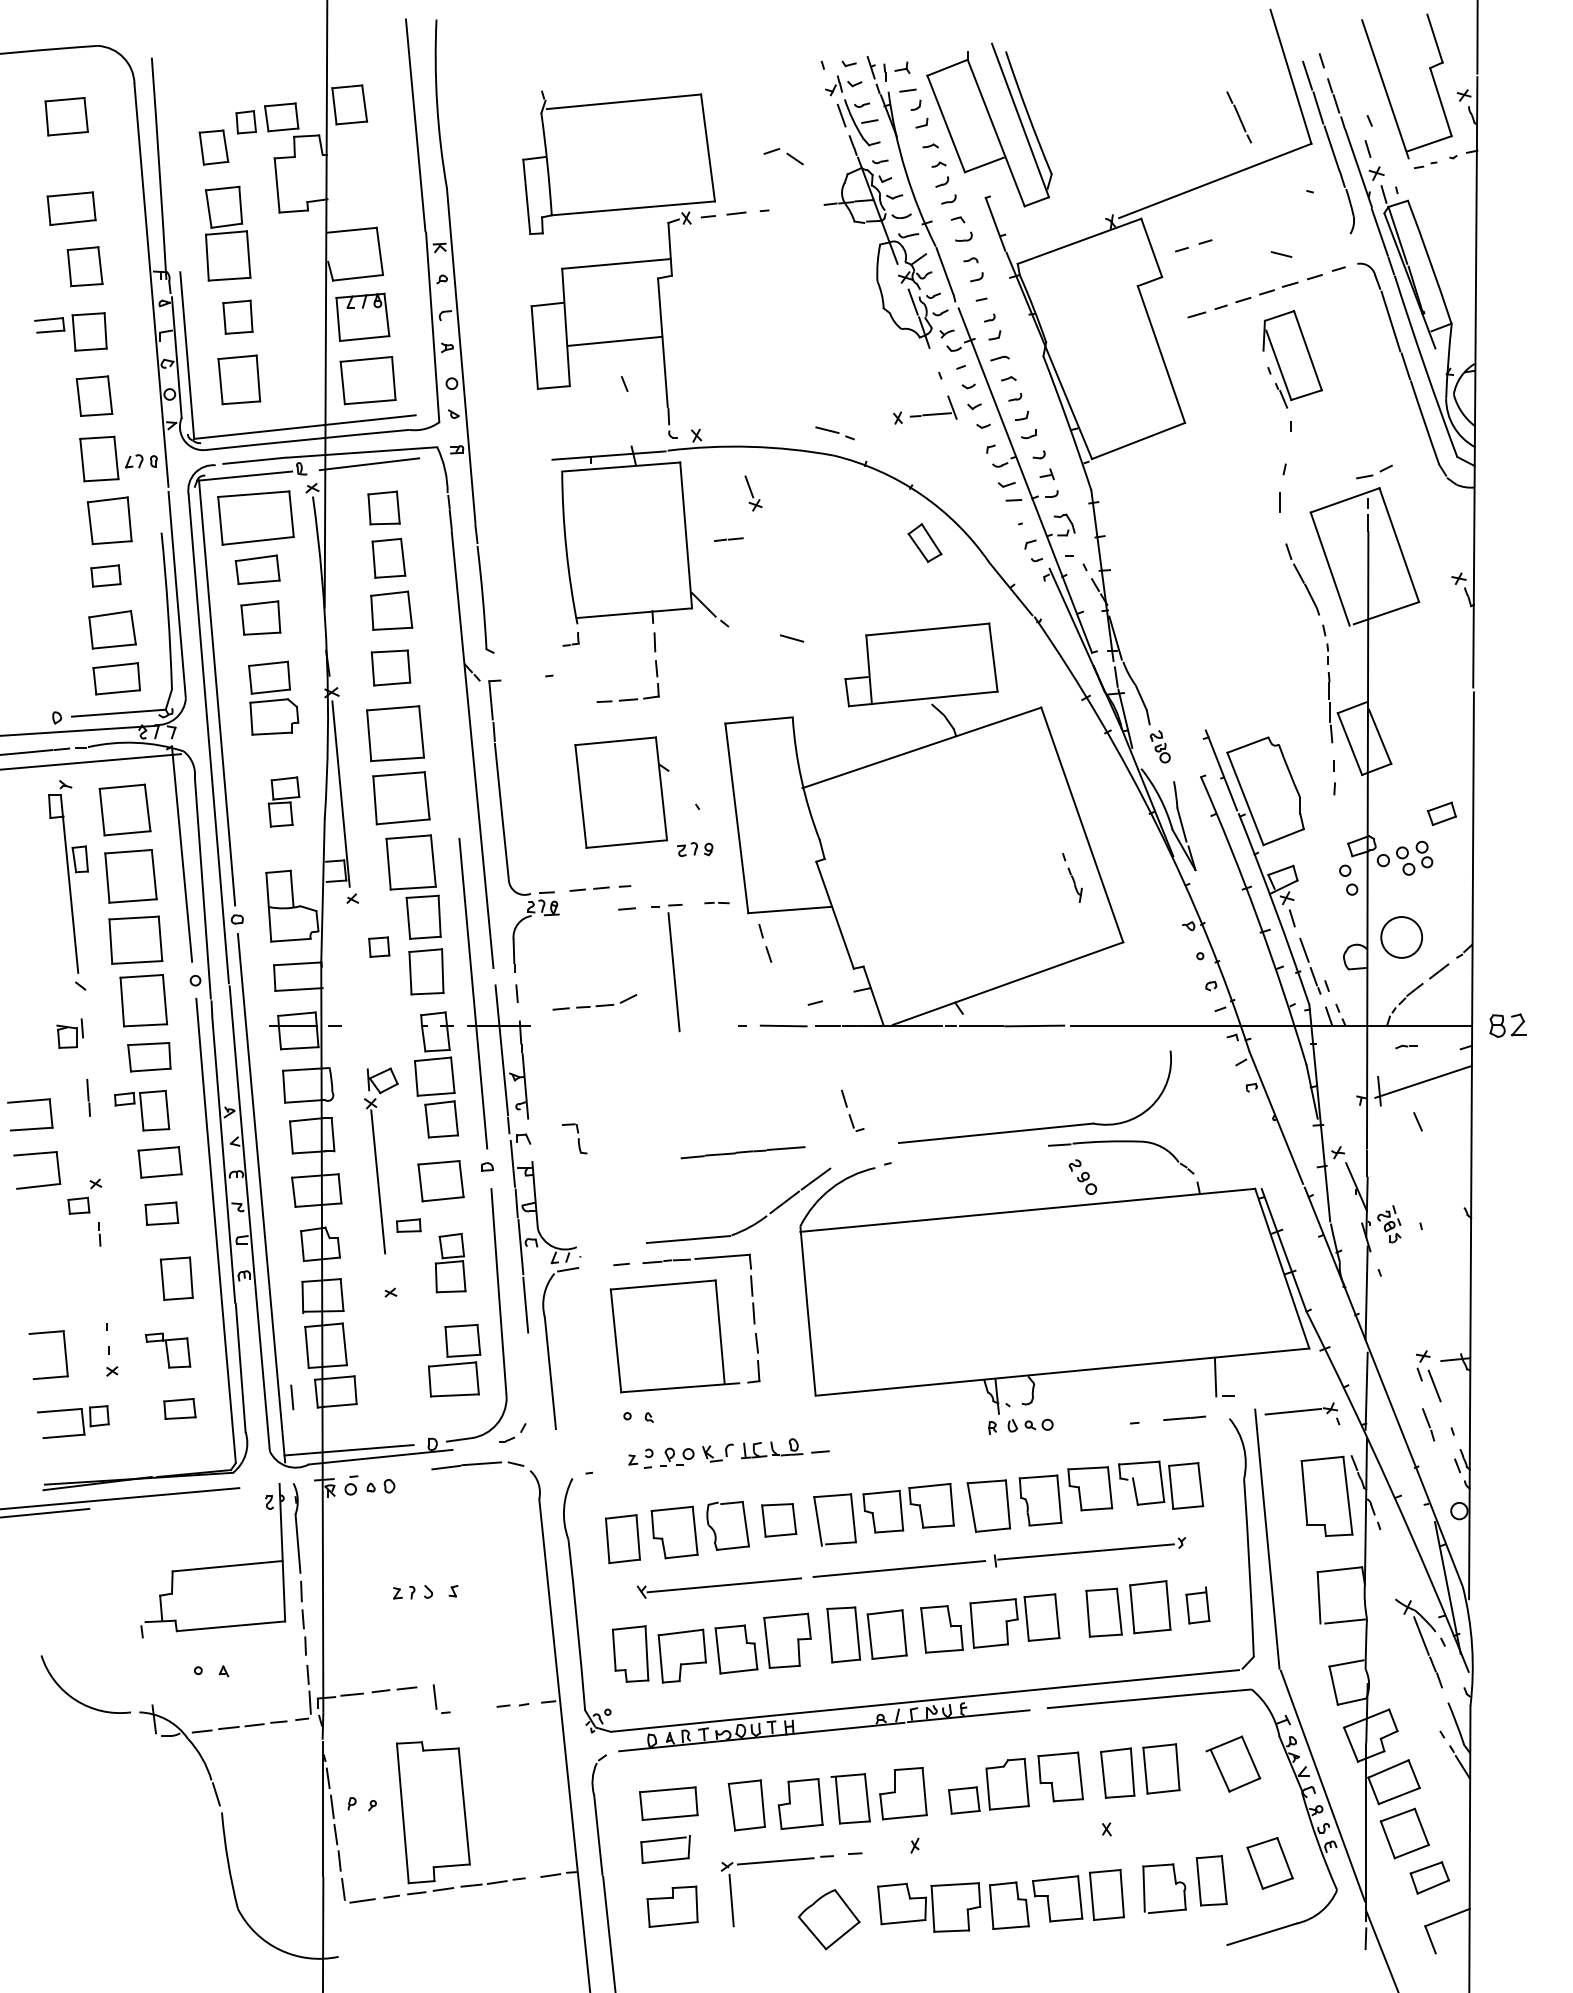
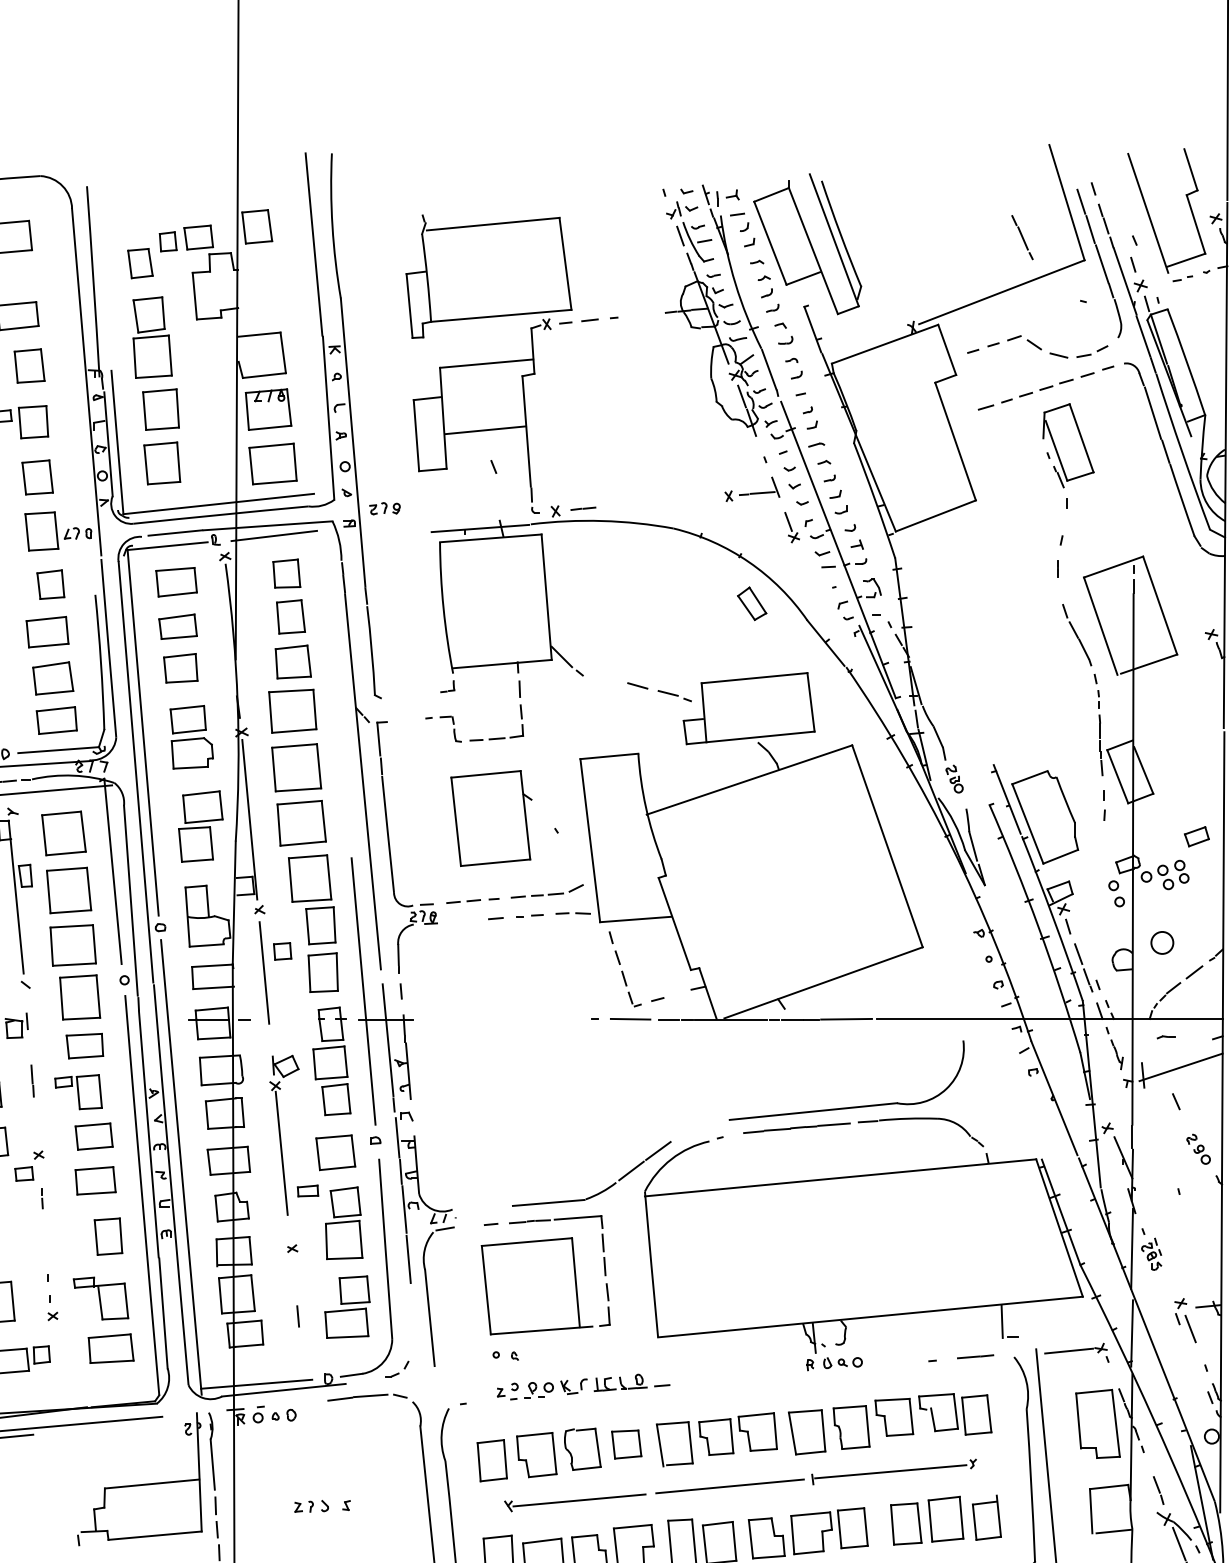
part: (783, 156) -> (1024, 342), moved
part: (237, 316) -> (160, 408), size x1.43
part: (834, 433) -> (674, 696), moved
part: (1374, 471) -> (1092, 351), moved
part: (753, 493) -> (792, 527), moved
part: (255, 517) -> (176, 581), size x0.62
part: (109, 520) -> (50, 584), size x0.71
line: (728, 539) -> (583, 508), moved
part: (105, 575) -> (47, 631), size x1.67
part: (390, 667) -> (292, 710), size x1.43
part: (283, 801) -> (200, 826), size x1.67
part: (695, 849) -> (385, 508), moved
part: (1072, 877) -> (1114, 1048), moved
part: (716, 902) -> (572, 913), size x1.67
circle: (1401, 936) -> (1162, 942), size x0.62
line: (673, 972) -> (263, 973), moved
part: (594, 1002) -> (546, 891), moved
part: (852, 1110) -> (631, 988), moved
part: (574, 1138) -> (450, 728), moved
line: (742, 1152) -> (796, 1128), moved
part: (1082, 1176) -> (1198, 1148), moved
part: (161, 1213) -> (95, 1180), size x1.43
part: (1389, 1224) -> (1151, 1254), moved
part: (450, 1262) -> (343, 1222), size x1.43
part: (167, 1350) -> (100, 1298), size x1.43
line: (292, 1397) -> (298, 1316), moved
part: (179, 1408) -> (110, 1348), size x1.67
line: (1428, 1424) -> (1158, 1490), moved
part: (1197, 1605) -> (986, 1517), size x1.43

